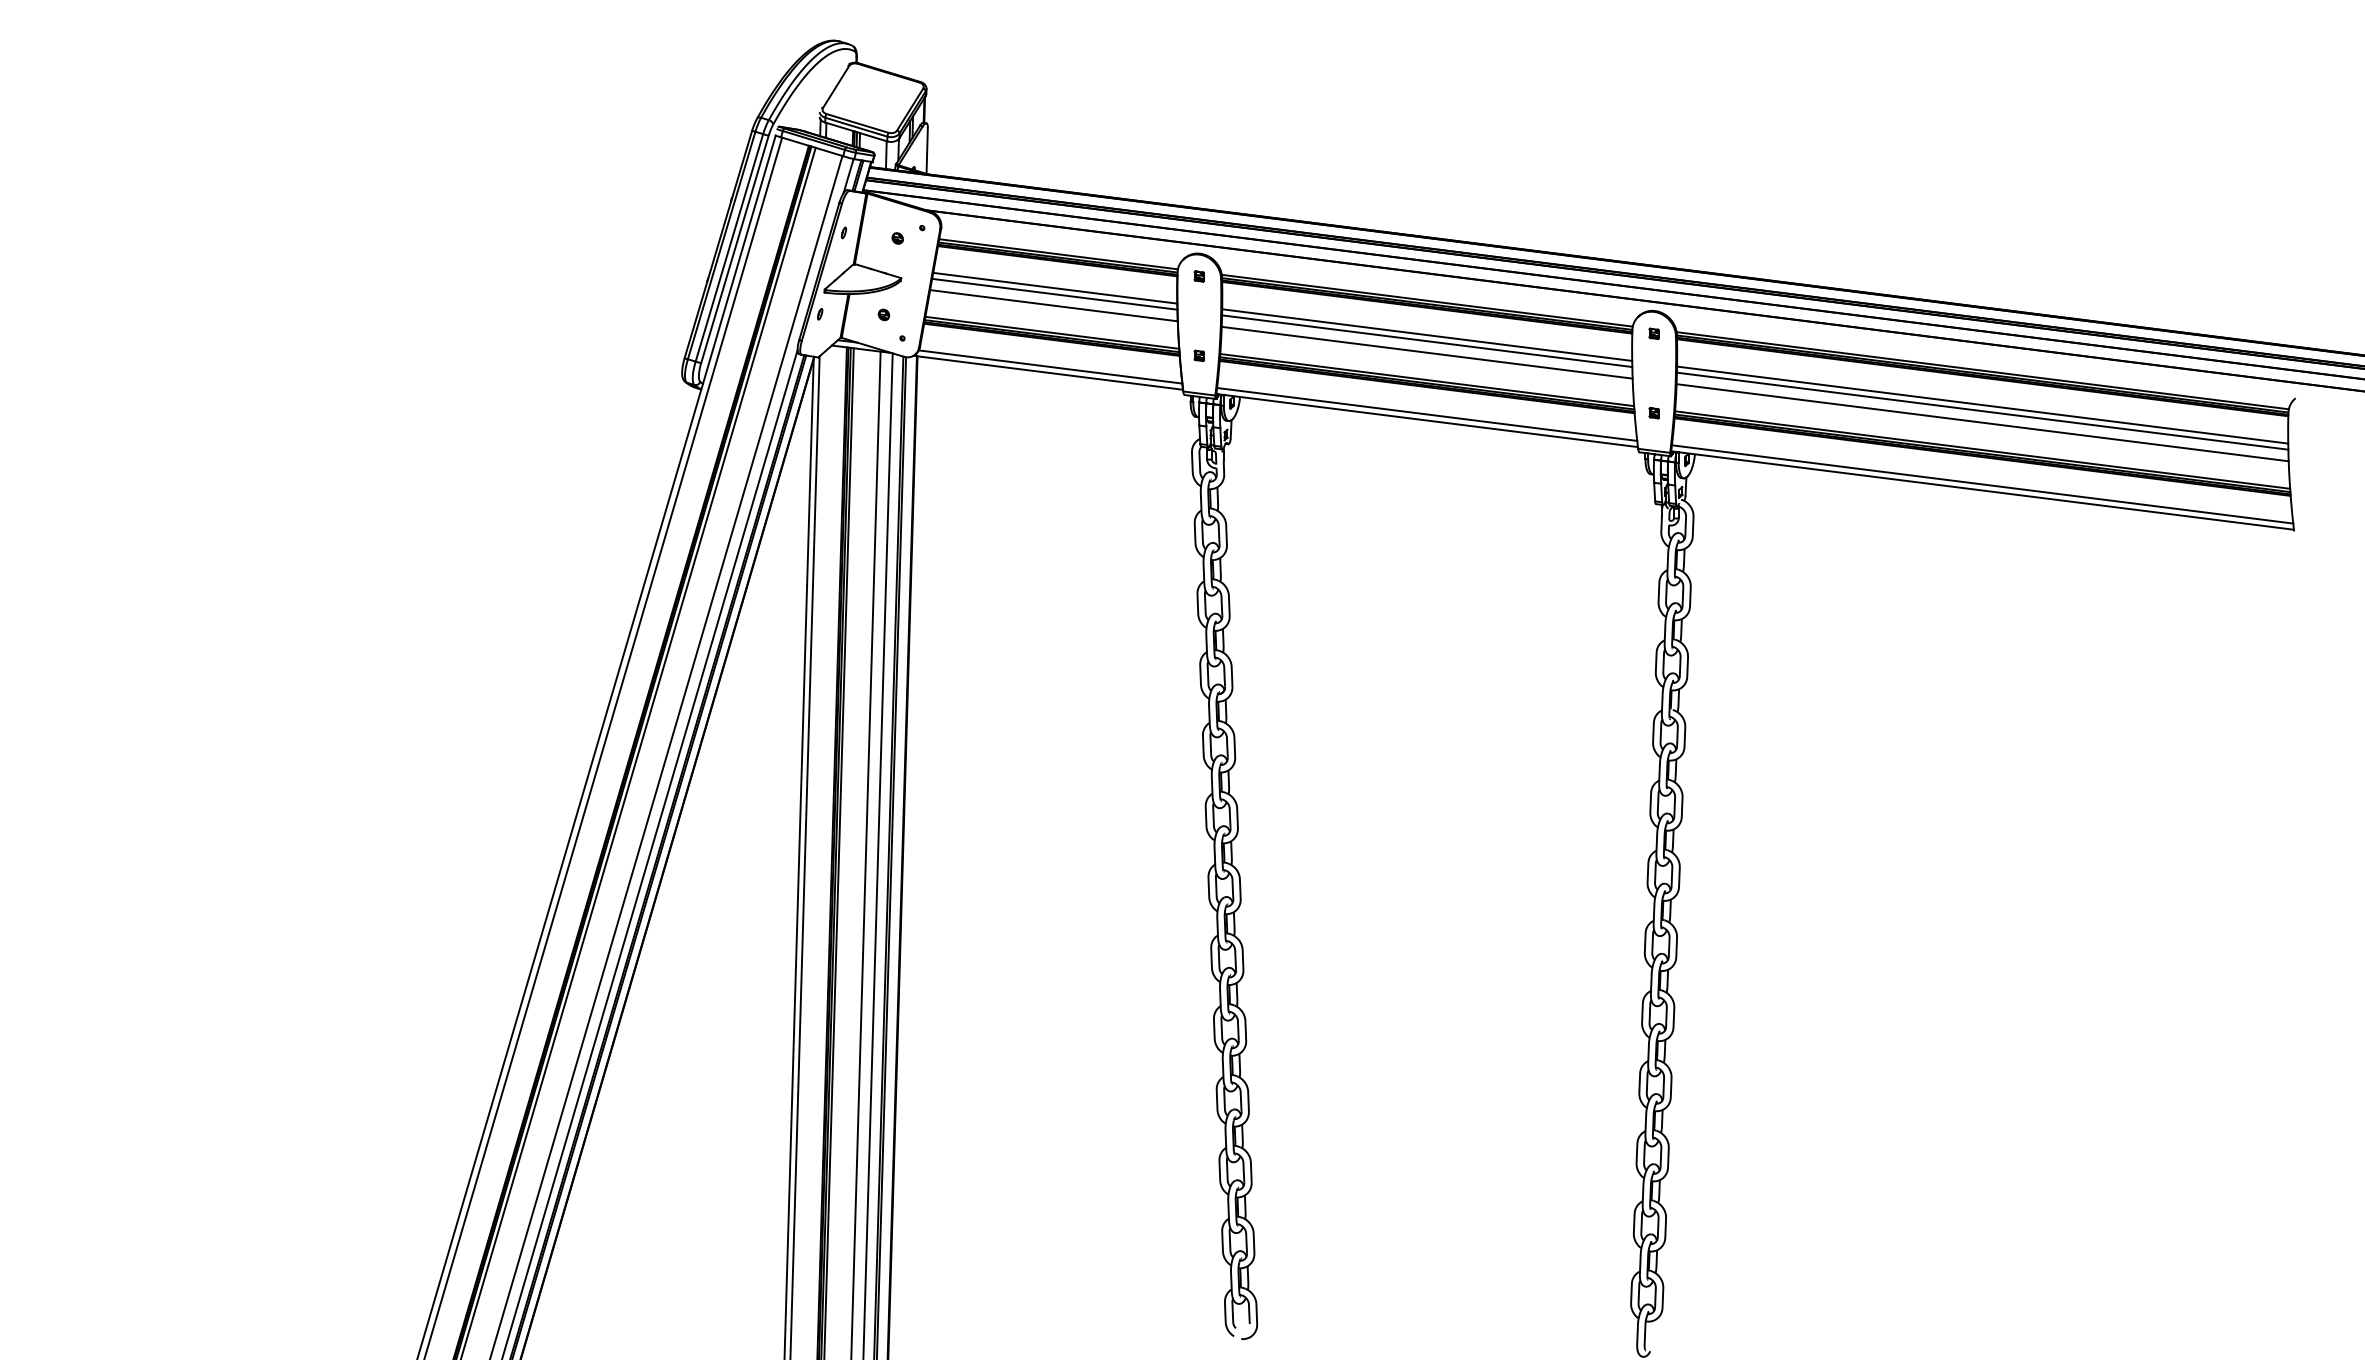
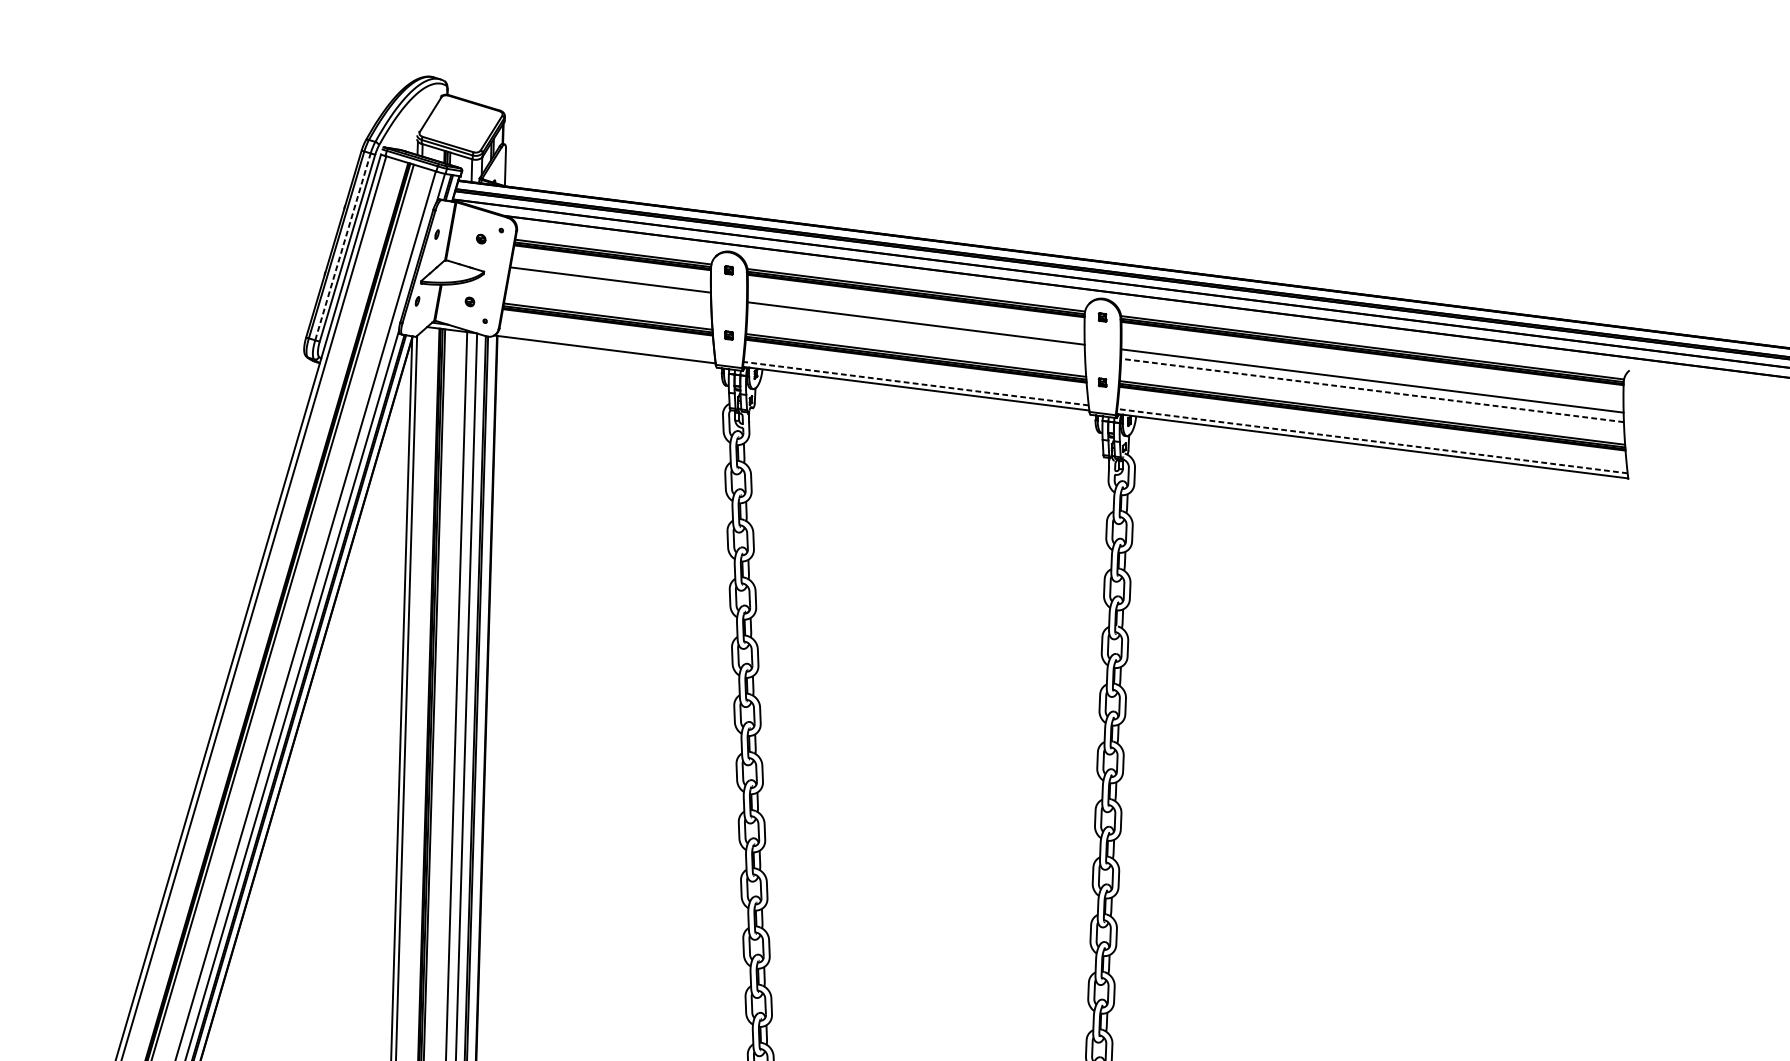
line: (729, 247) -> (343, 246), solid -> dashed
line: (1054, 293) -> (610, 284), removed
line: (1053, 305) -> (609, 294), removed
line: (1427, 334) -> (916, 318), removed
line: (1426, 352) -> (915, 332), removed
line: (1050, 366) -> (606, 344), removed
line: (1982, 404) -> (1372, 375), removed
line: (1427, 414) -> (916, 383), solid -> dashed
line: (1982, 422) -> (1372, 390), solid -> dashed
line: (1982, 484) -> (1372, 441), solid -> dashed

